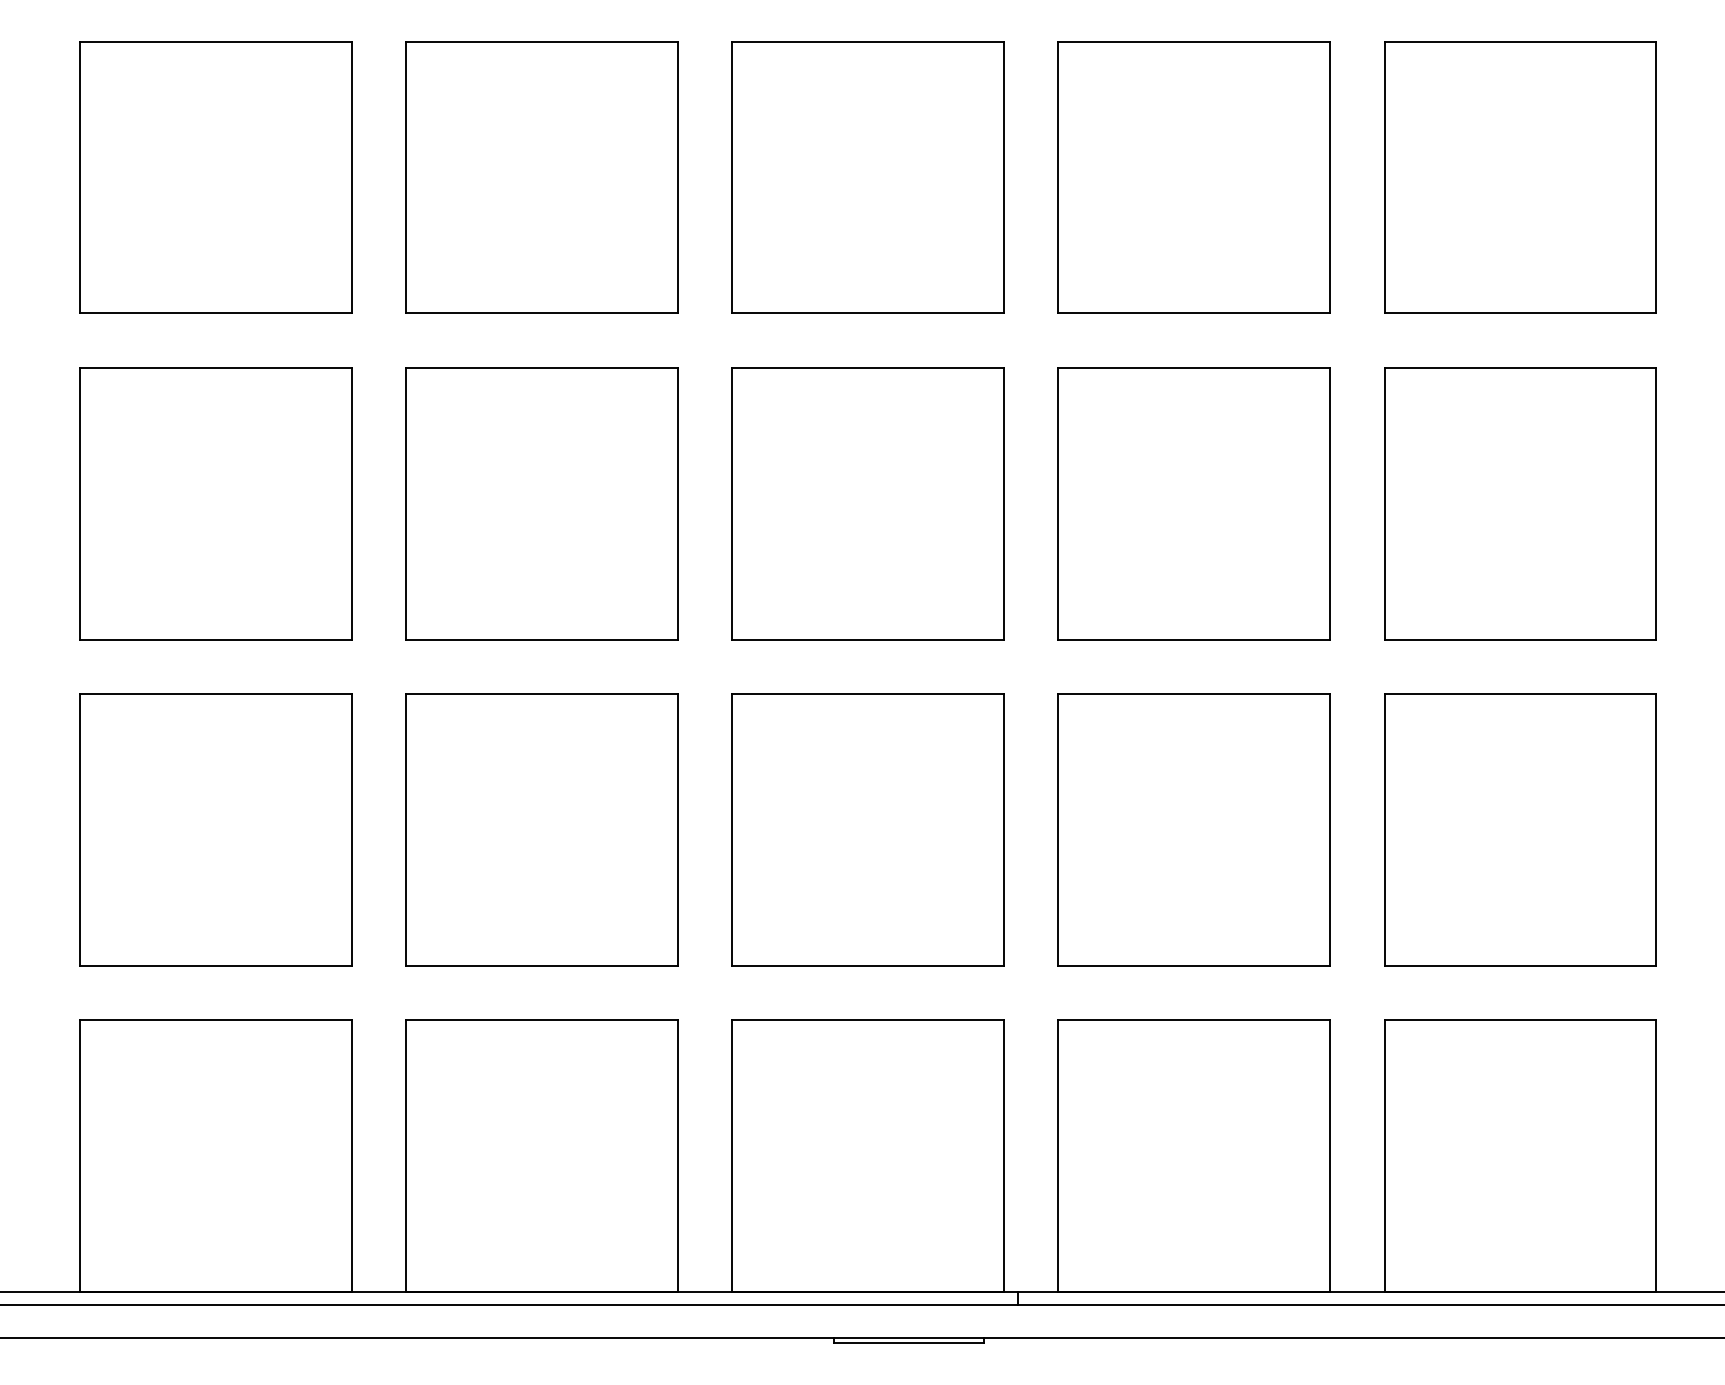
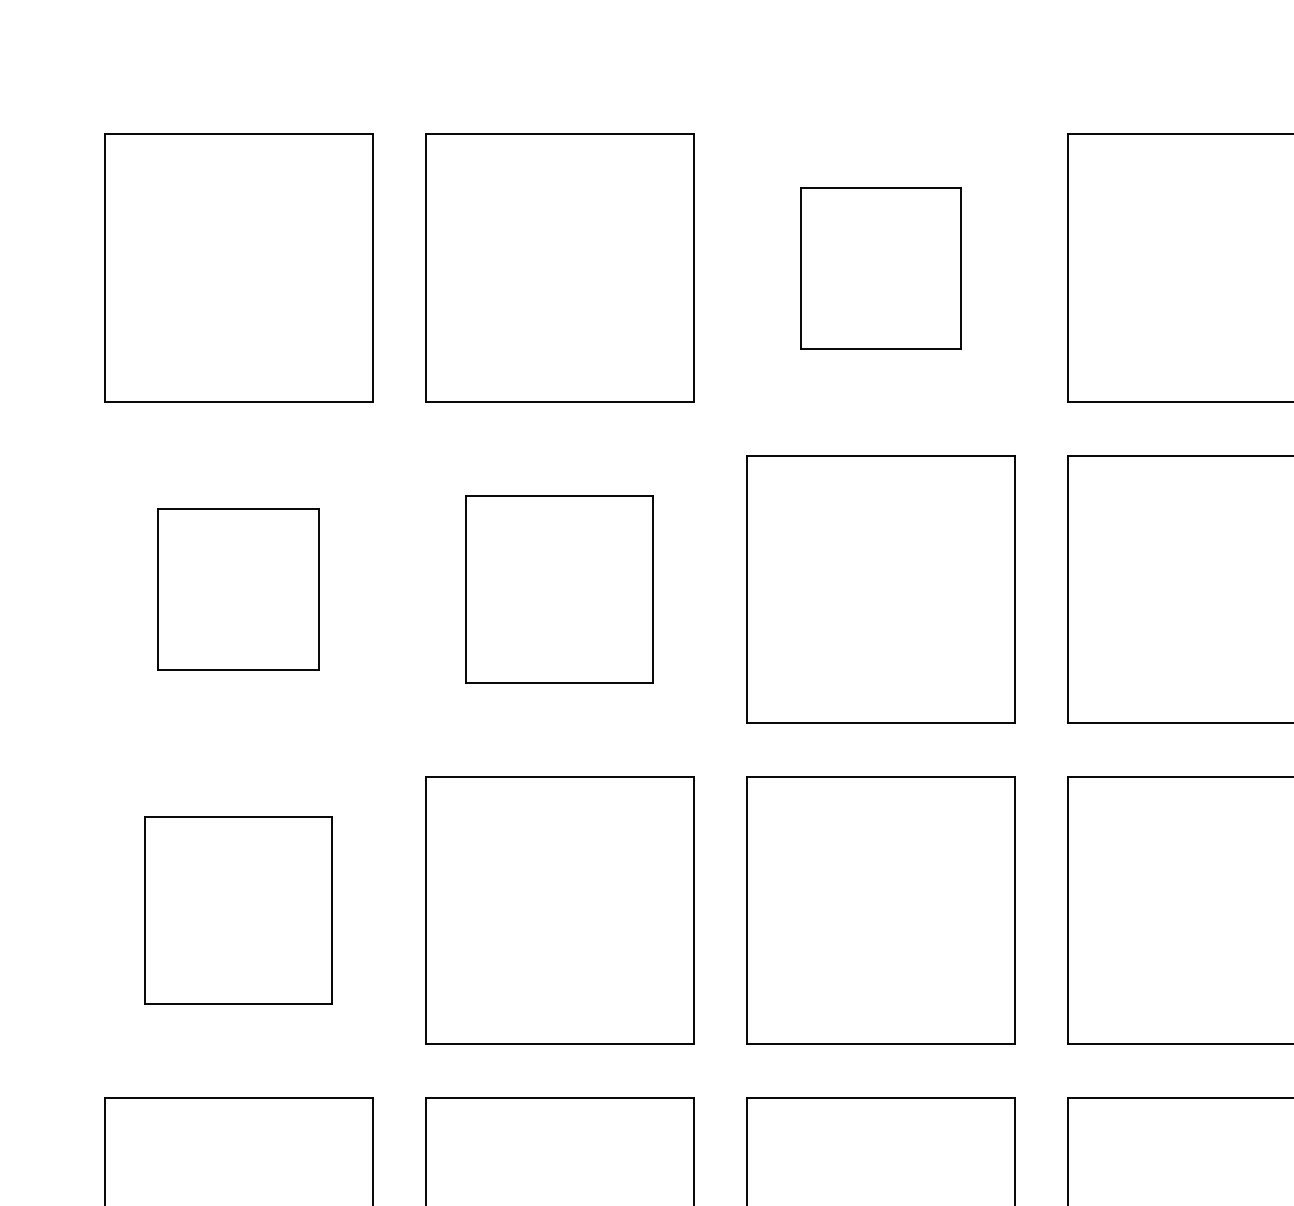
part: (867, 177) -> (880, 268), size x0.6
part: (215, 503) -> (238, 589), size x0.6
part: (541, 503) -> (559, 589), size x0.7
part: (215, 829) -> (238, 910), size x0.7

